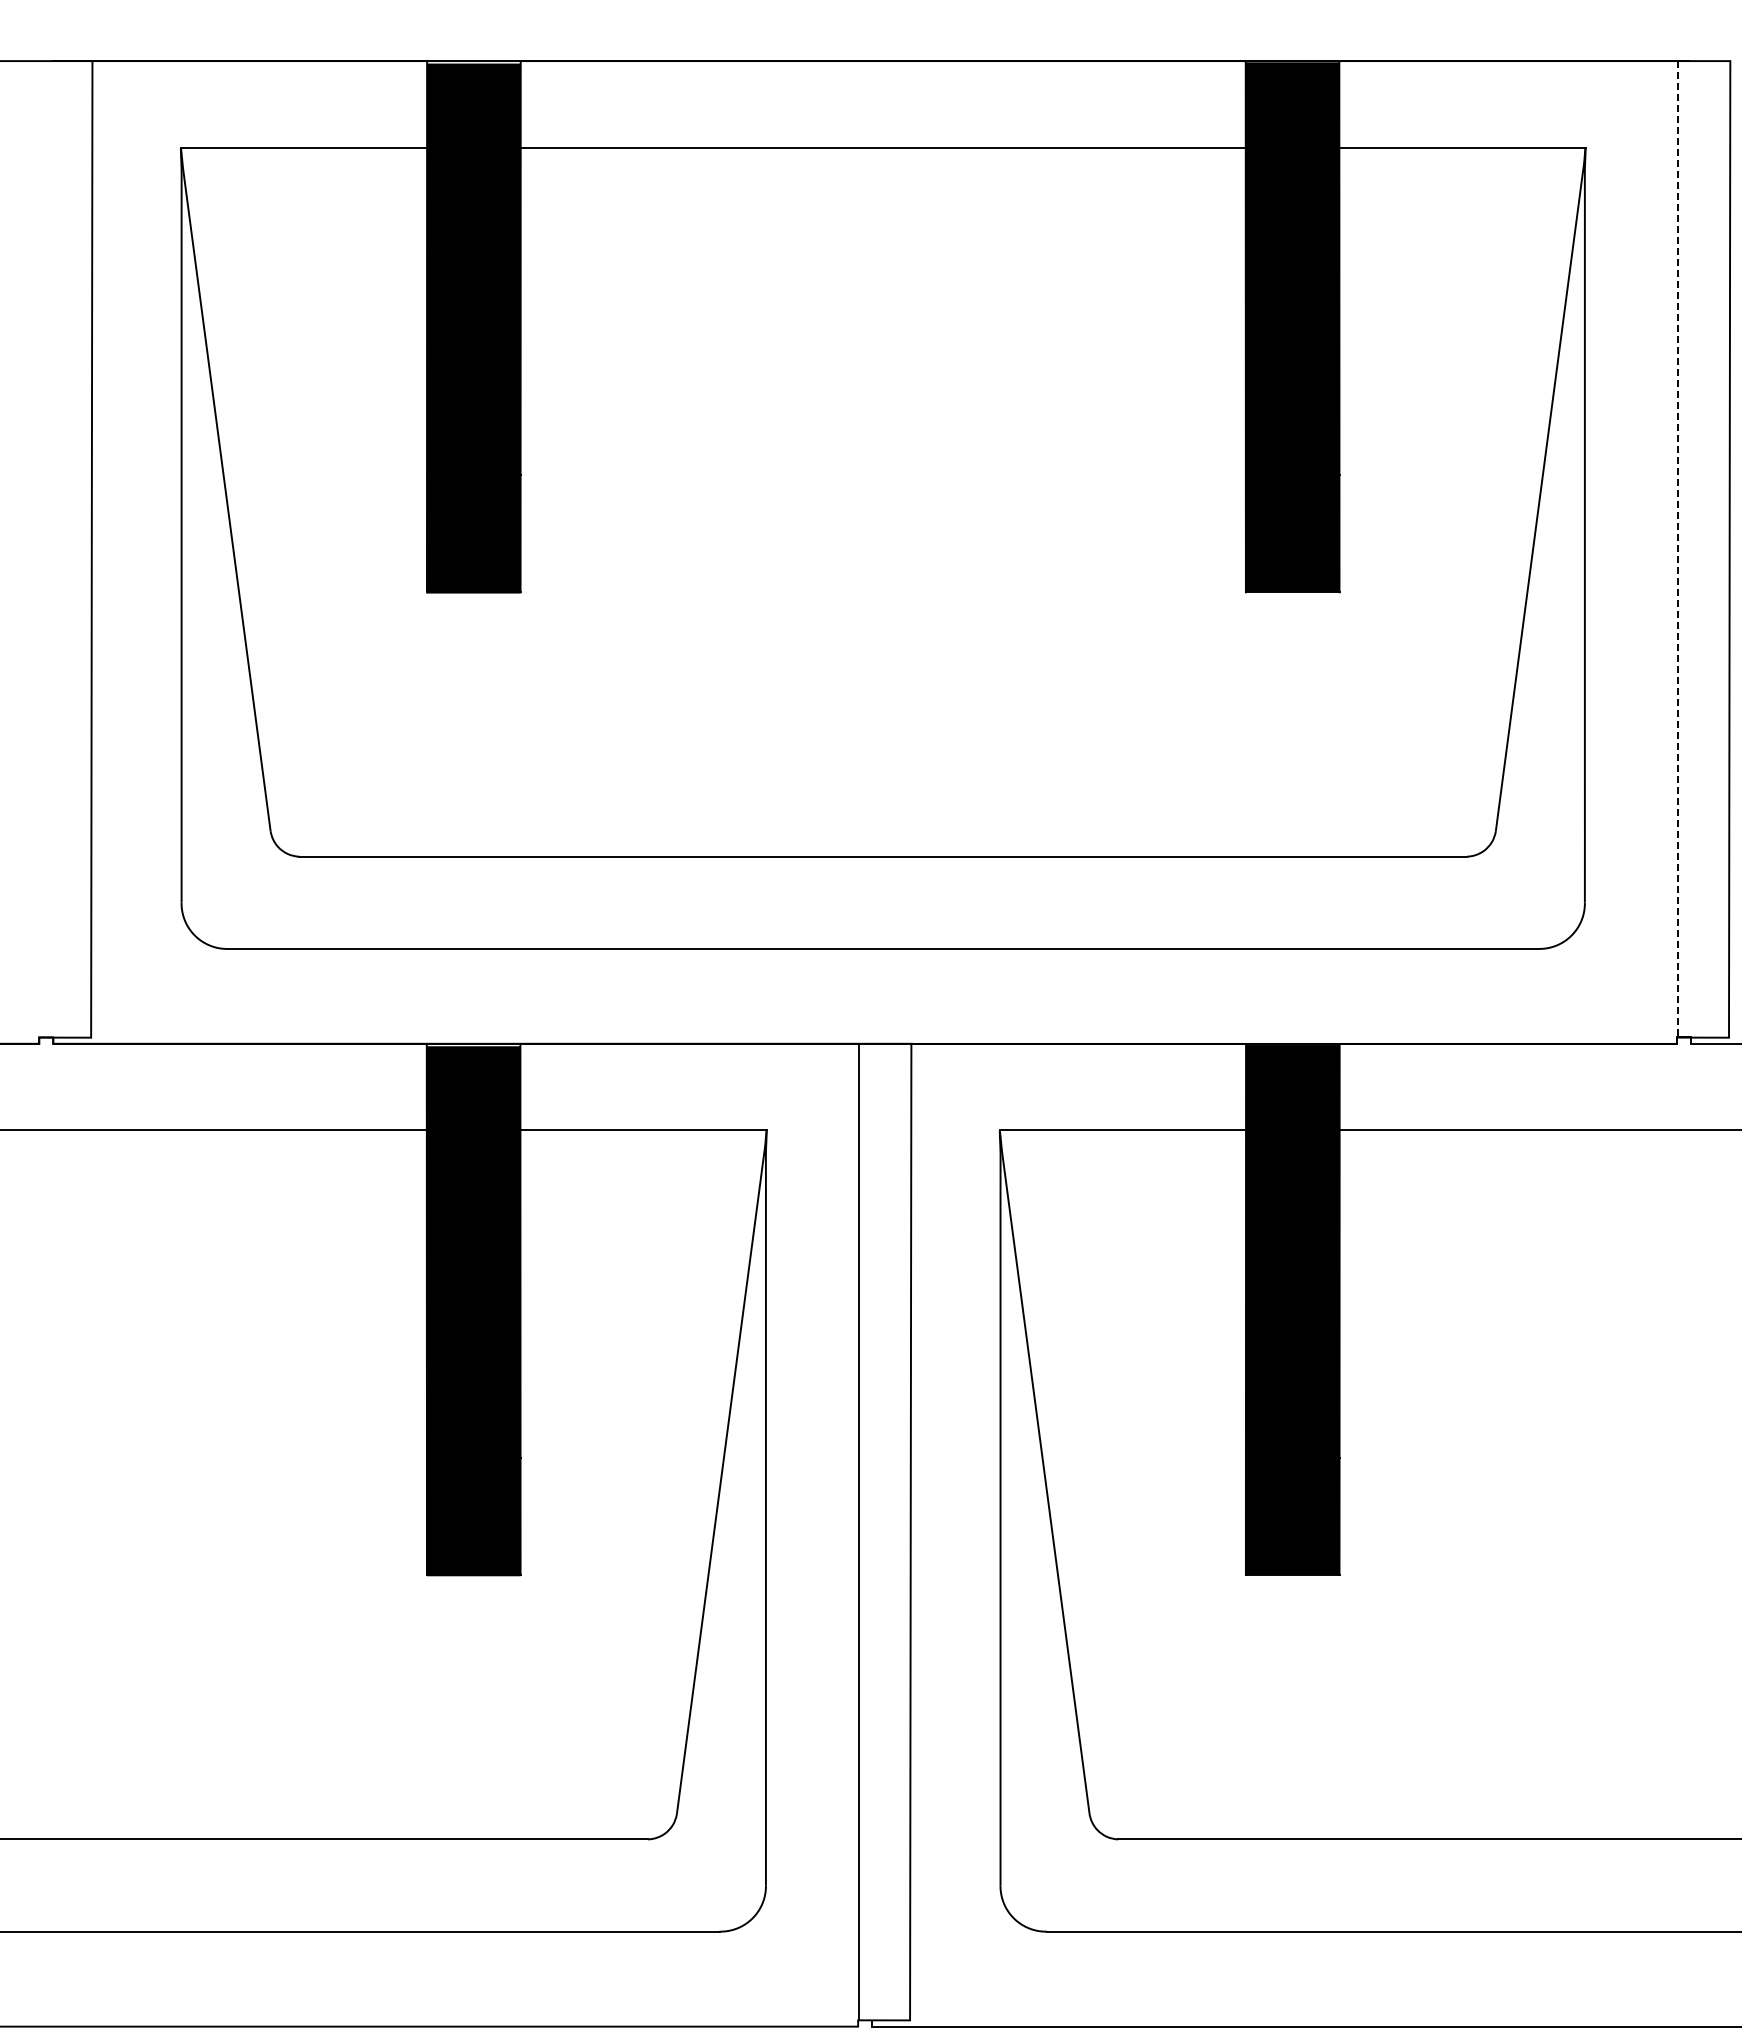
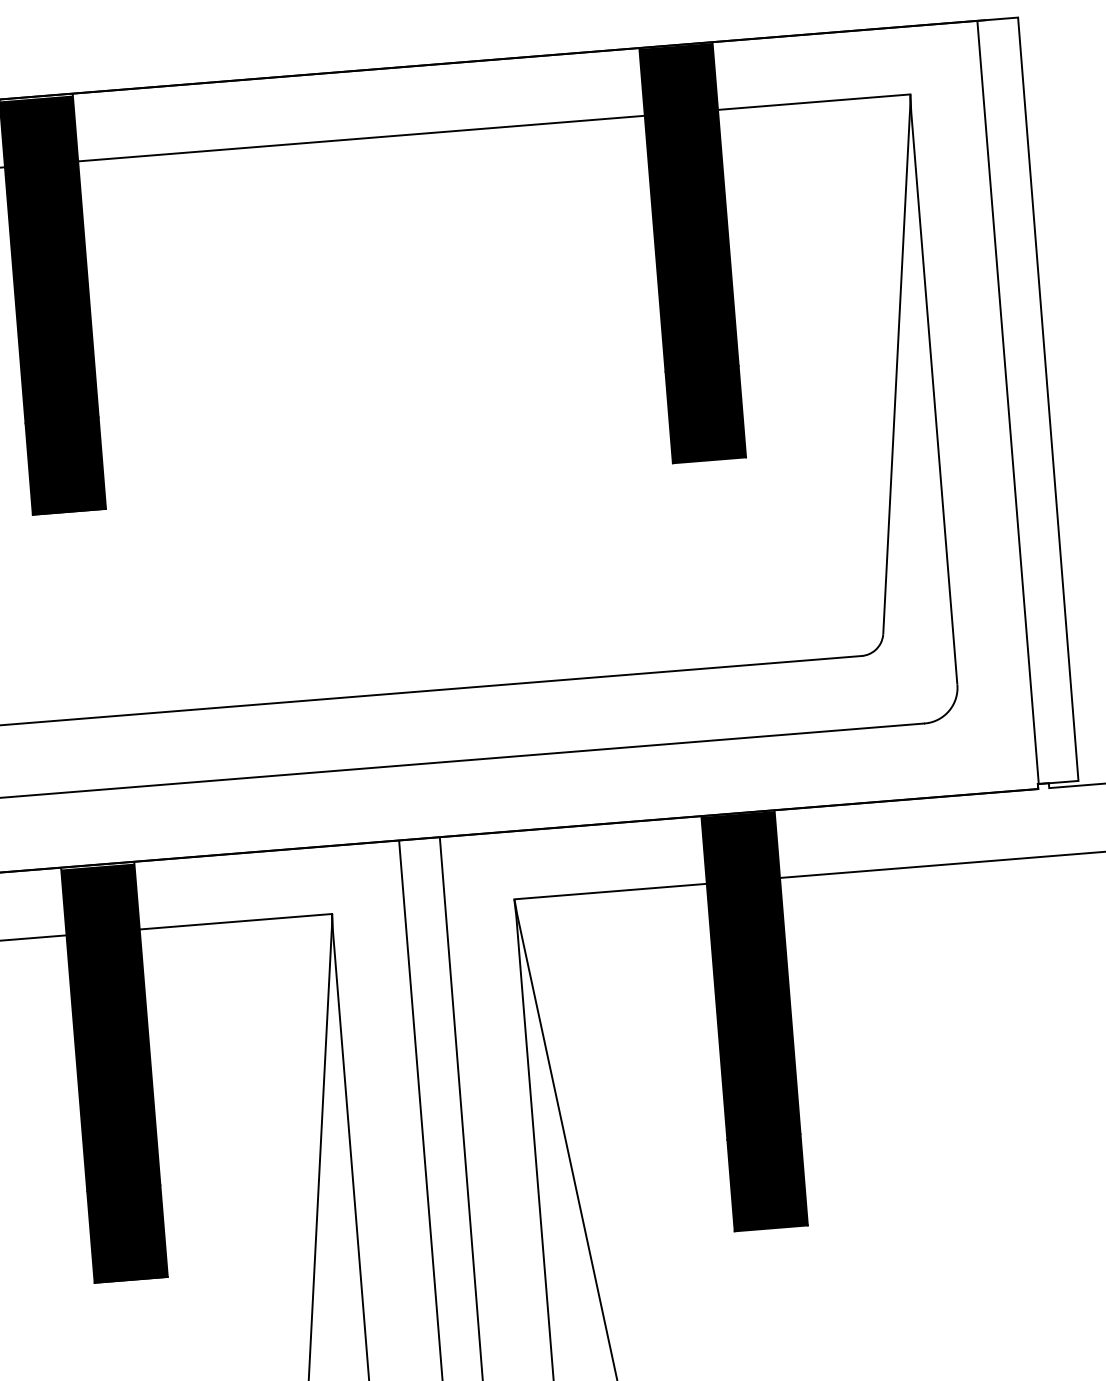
line: (1678, 549) -> (1008, 402), dashed -> solid

